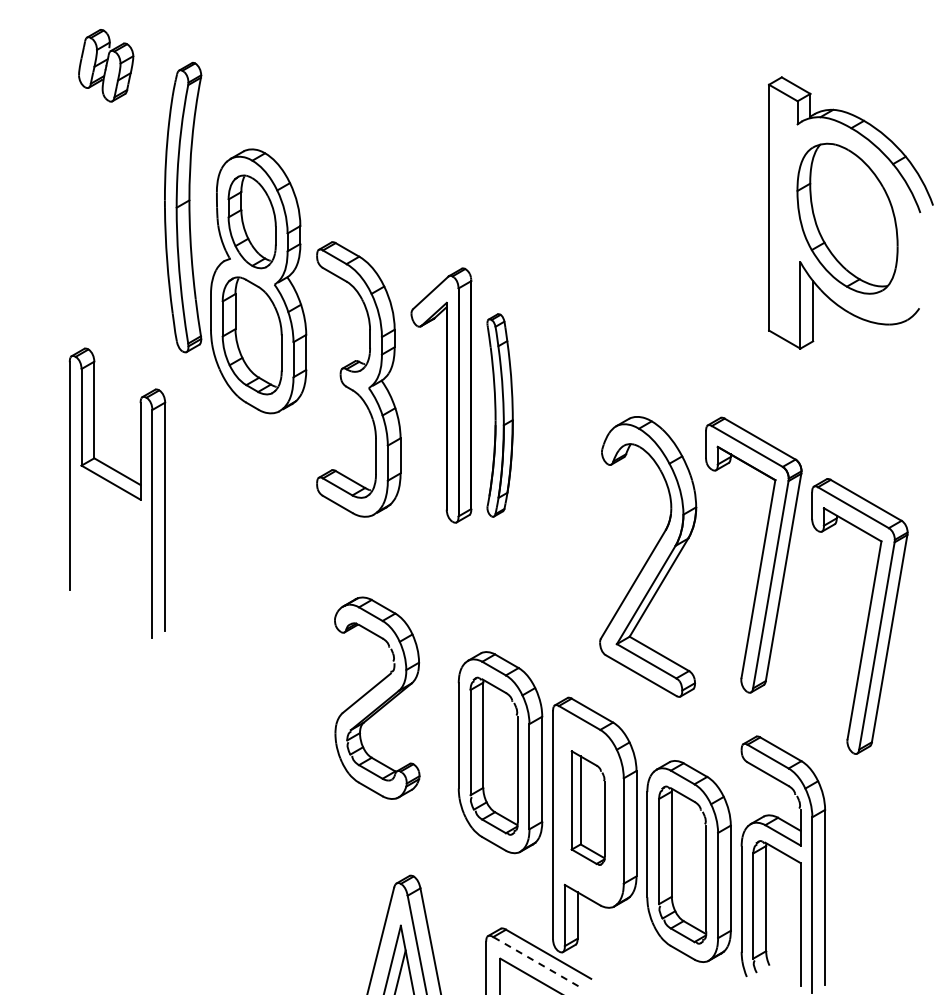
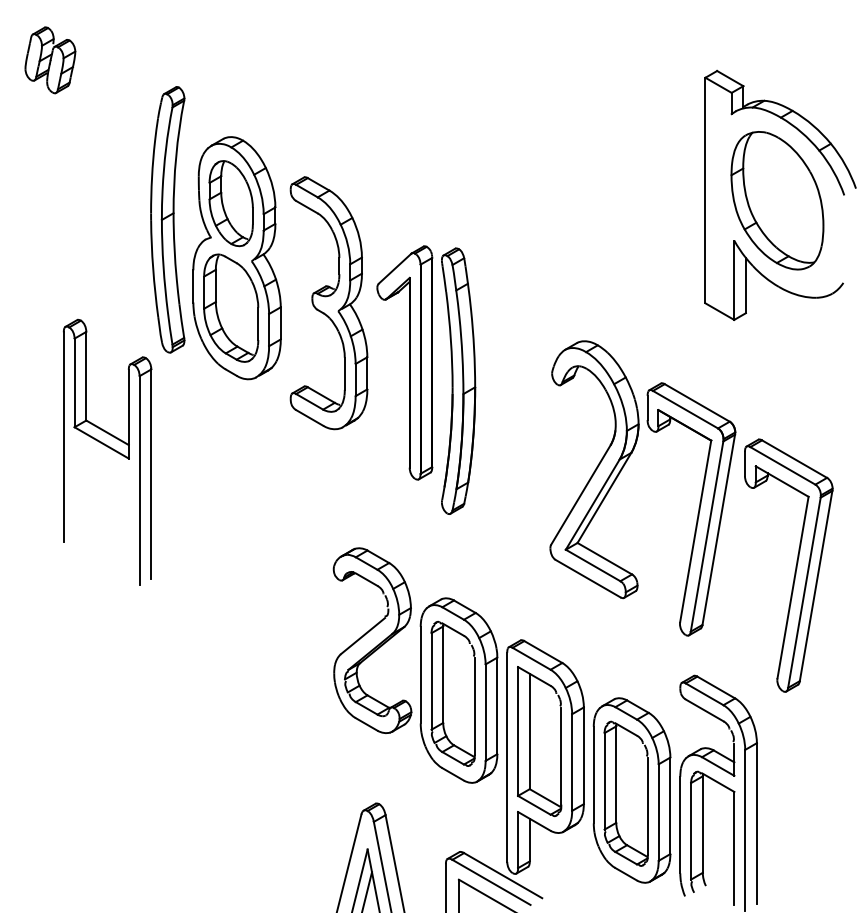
part: (106, 65) -> (50, 60), moved
part: (183, 207) -> (168, 219), moved
part: (358, 379) -> (328, 303), moved
part: (500, 415) -> (459, 381), size x1.43
part: (648, 556) -> (594, 469), moved
part: (381, 703) -> (376, 645), moved
part: (587, 807) -> (538, 740), size x1.43
line: (535, 961) -> (491, 882), dashed -> solid

